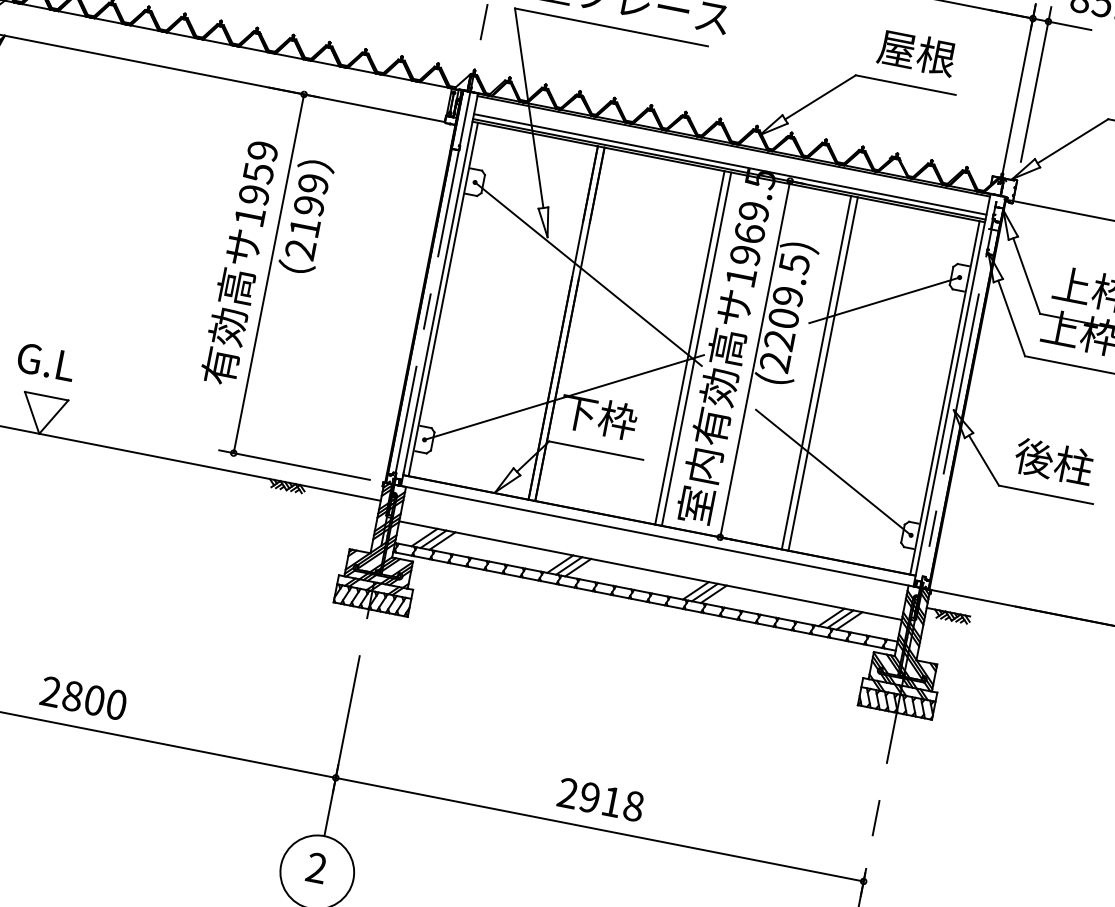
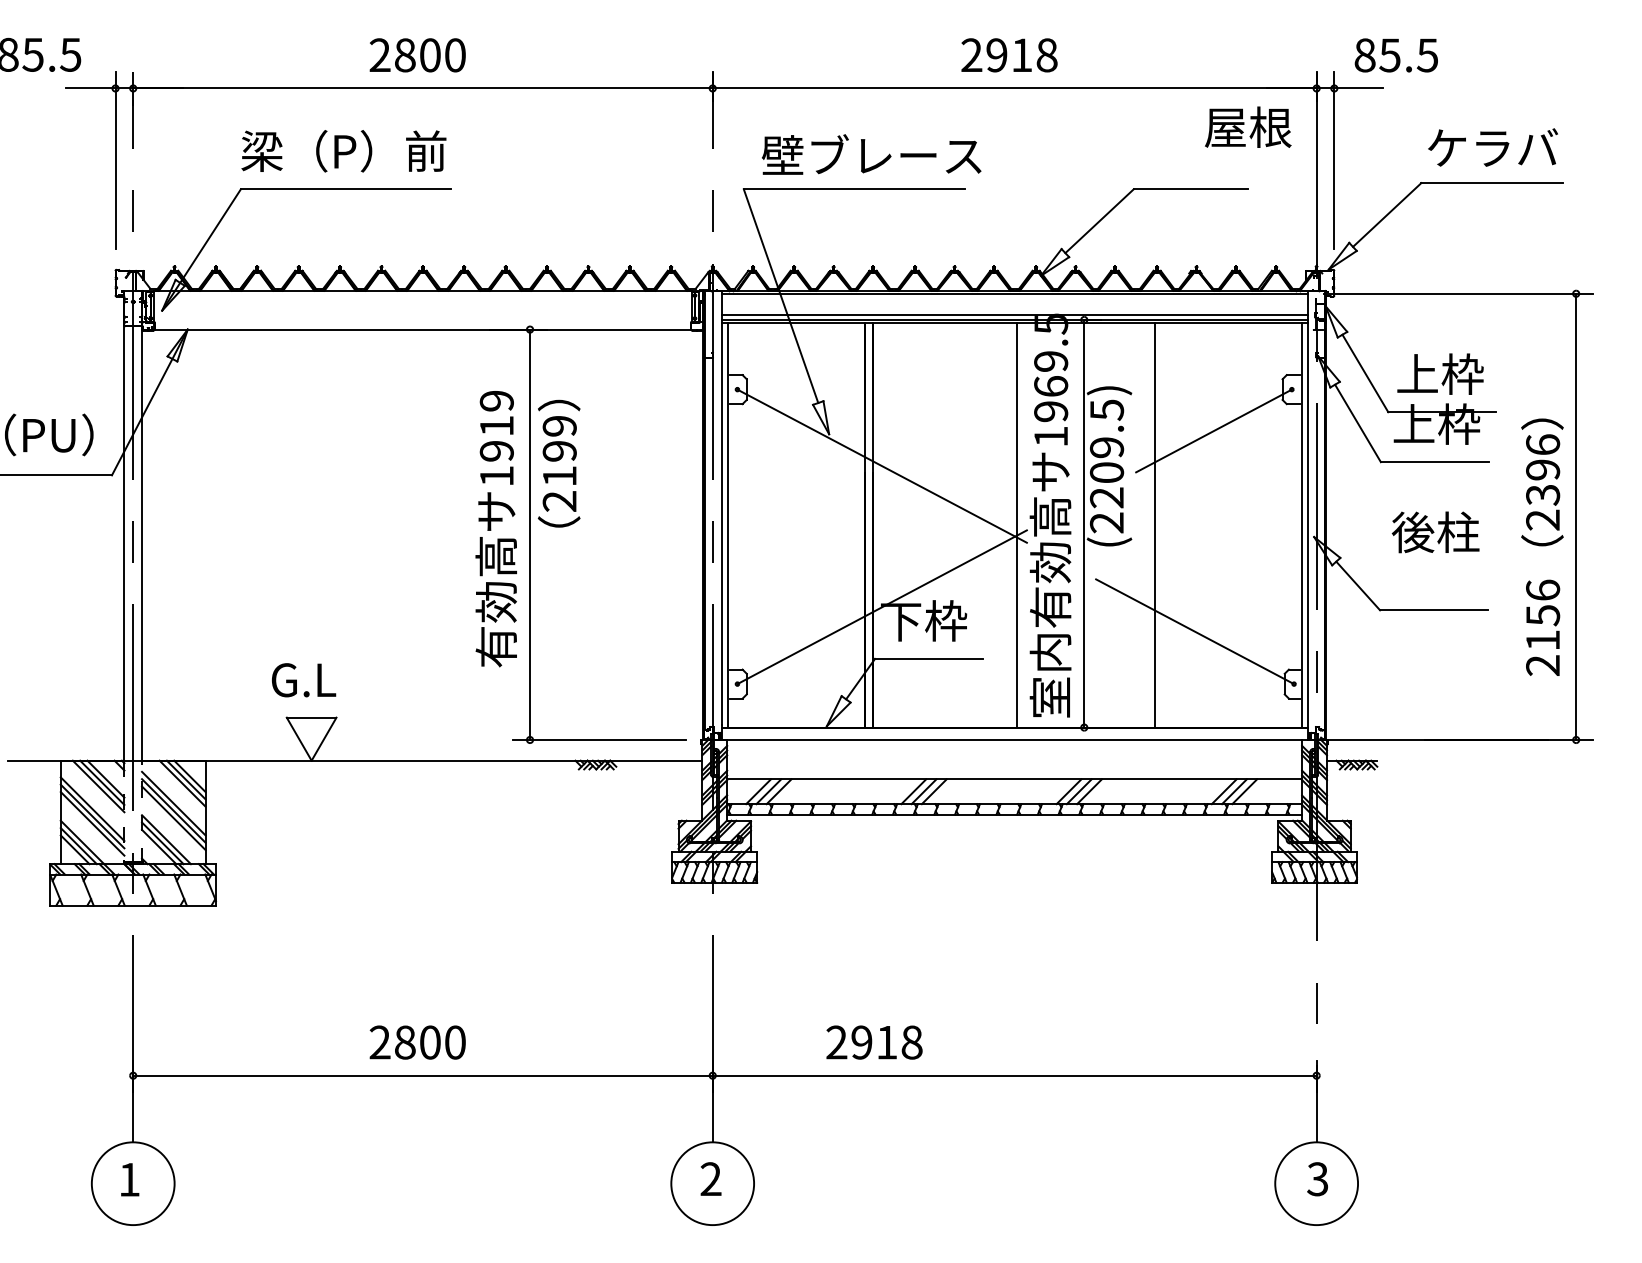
text: (917, 52) -> (1248, 126), moved
text: (258, 173) -> (496, 426), 1959 -> 1919
line: (689, 347) -> (1009, 525), removed
line: (823, 374) -> (1162, 525), removed
text: (1053, 462) -> (1435, 532), moved
text: (600, 799) -> (874, 1042), moved

